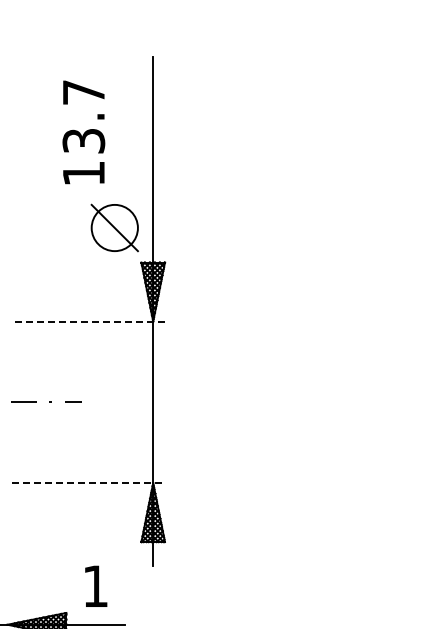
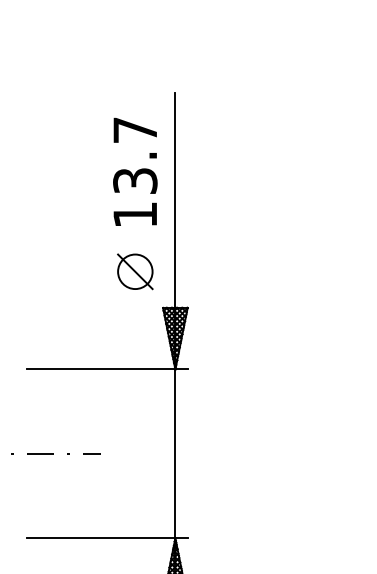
text: (83, 132) -> (134, 172), moved
part: (114, 227) -> (134, 271), size x0.71
line: (88, 321) -> (107, 369), dashed -> solid
line: (88, 483) -> (107, 538), dashed -> solid

